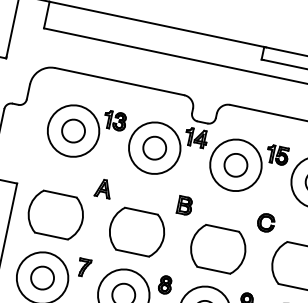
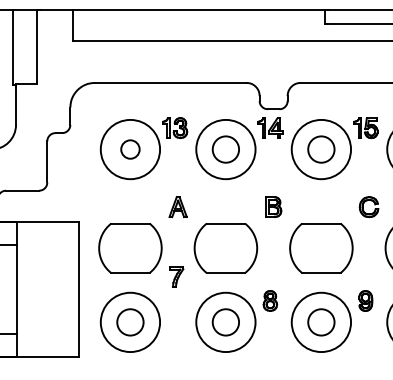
circle: (73, 131) -> (130, 149), size x0.7
part: (83, 267) -> (176, 276), moved

